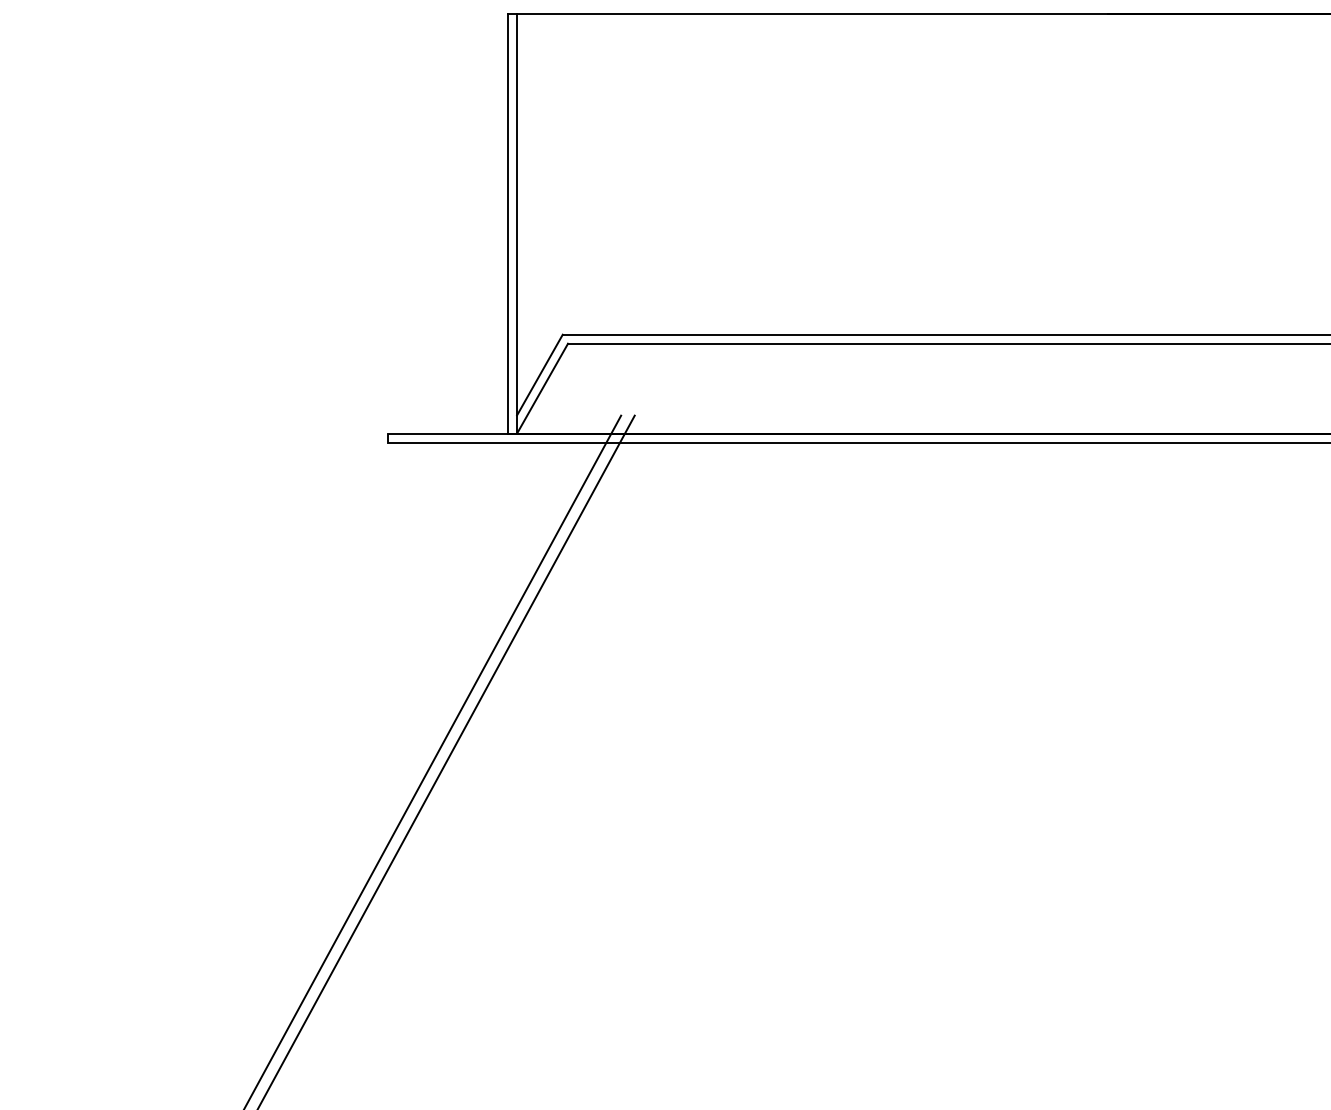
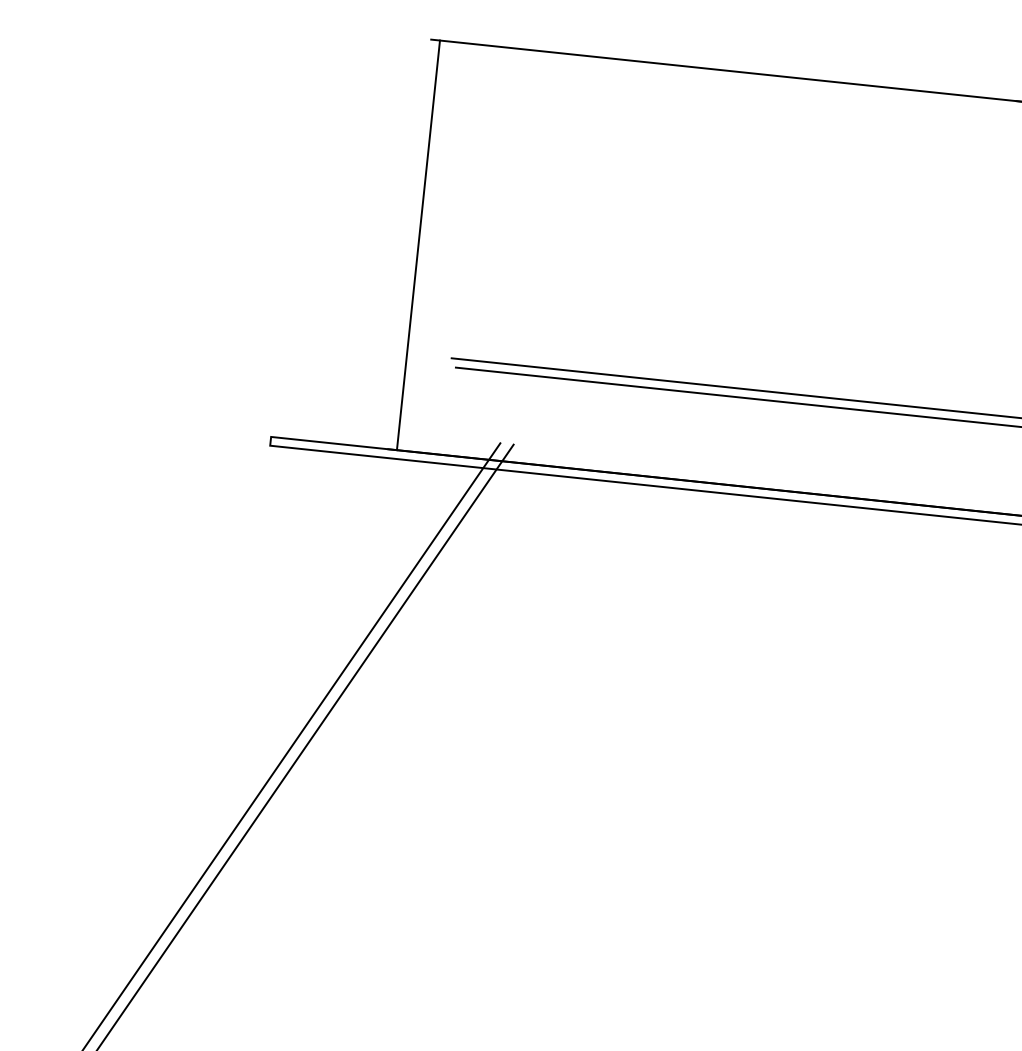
line: (508, 223) -> (410, 244), removed
line: (539, 374) -> (424, 394), removed
line: (542, 388) -> (426, 408), removed

